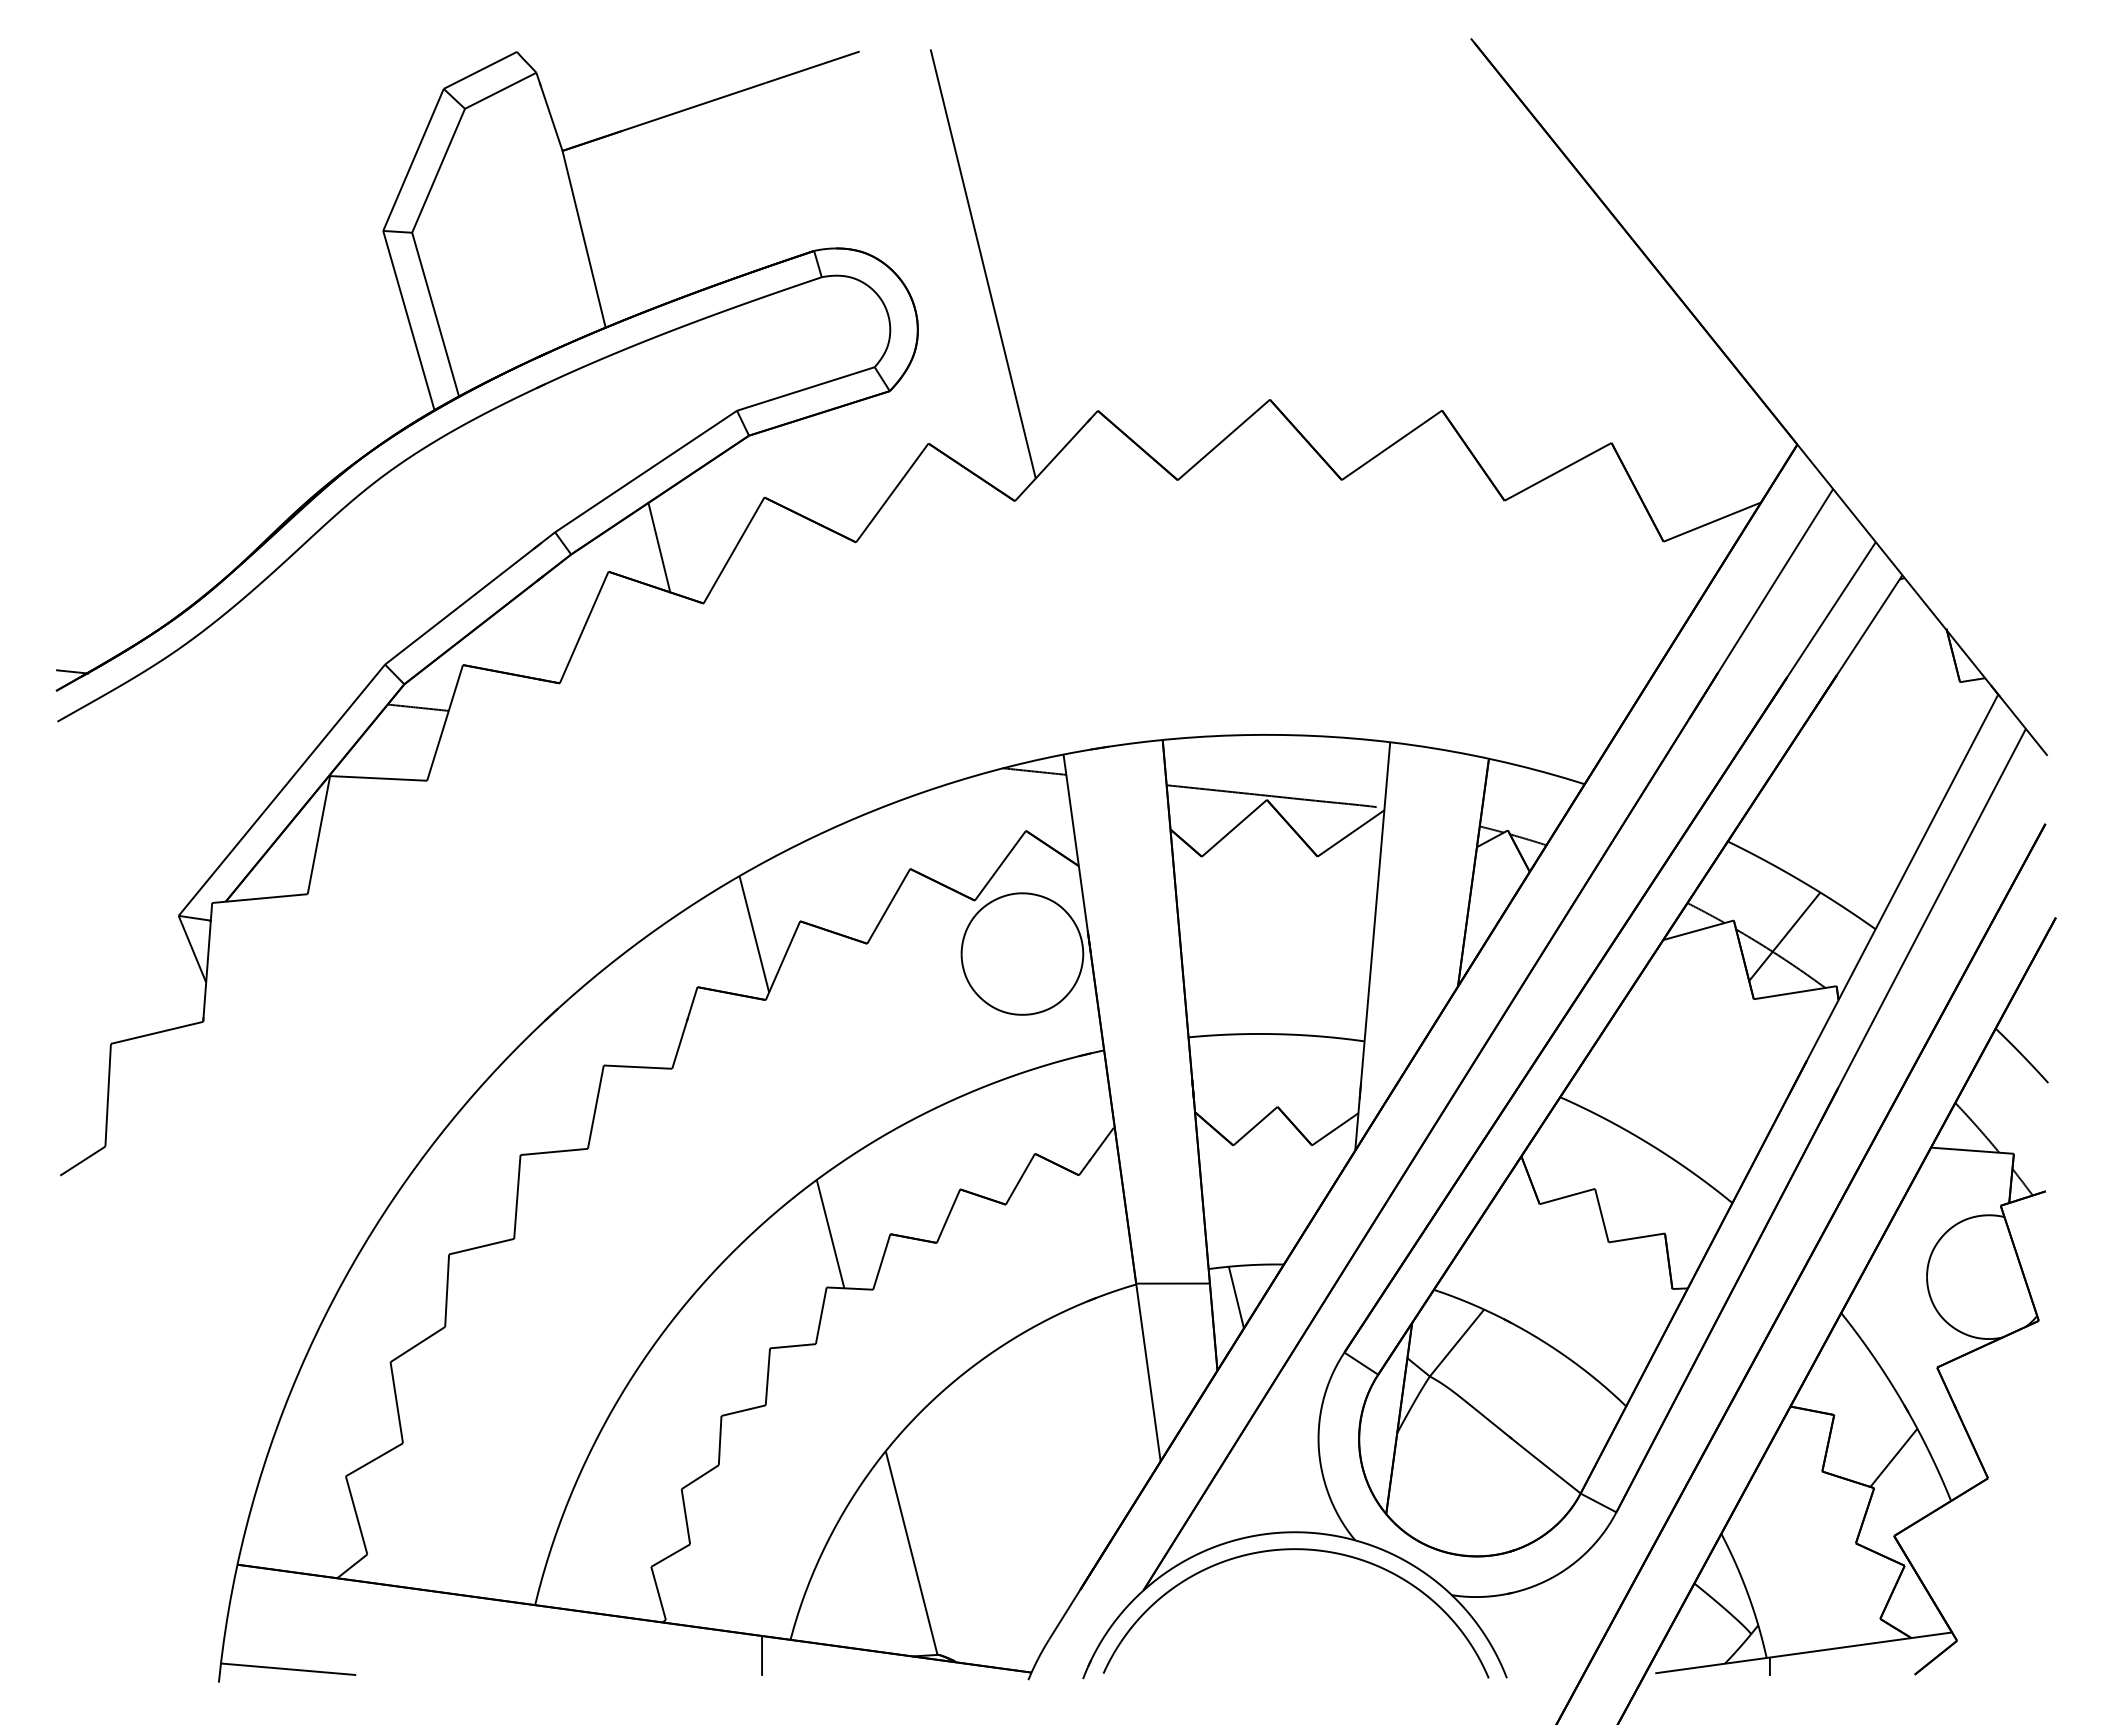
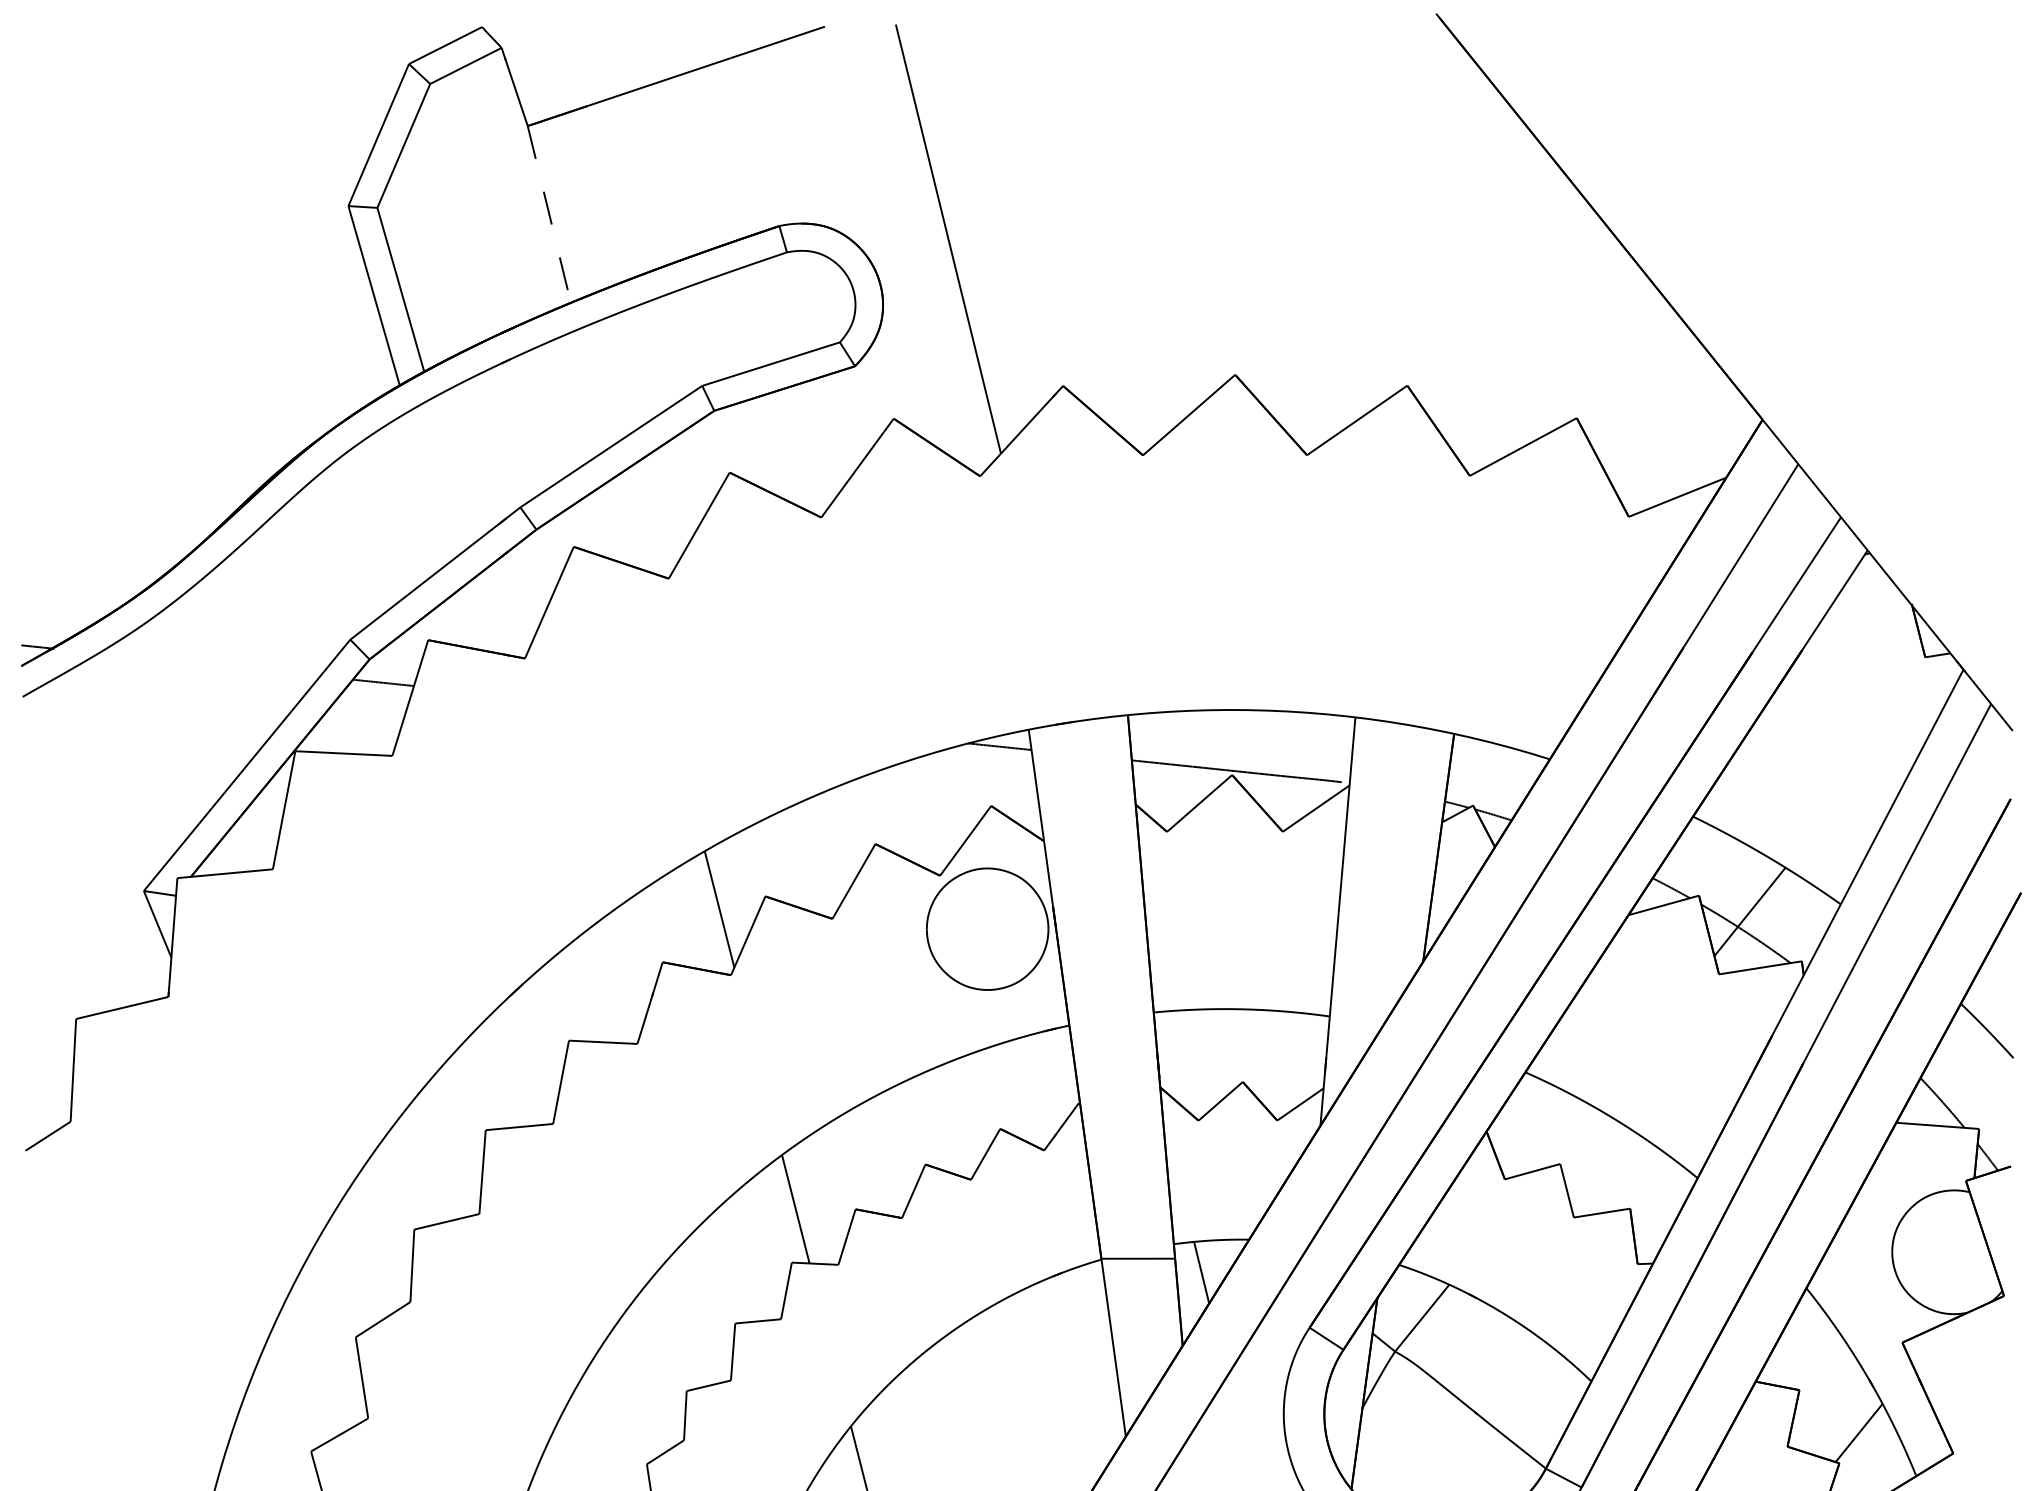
line: (584, 239) -> (549, 214), solid -> dashed
line: (659, 547) -> (624, 522), removed

